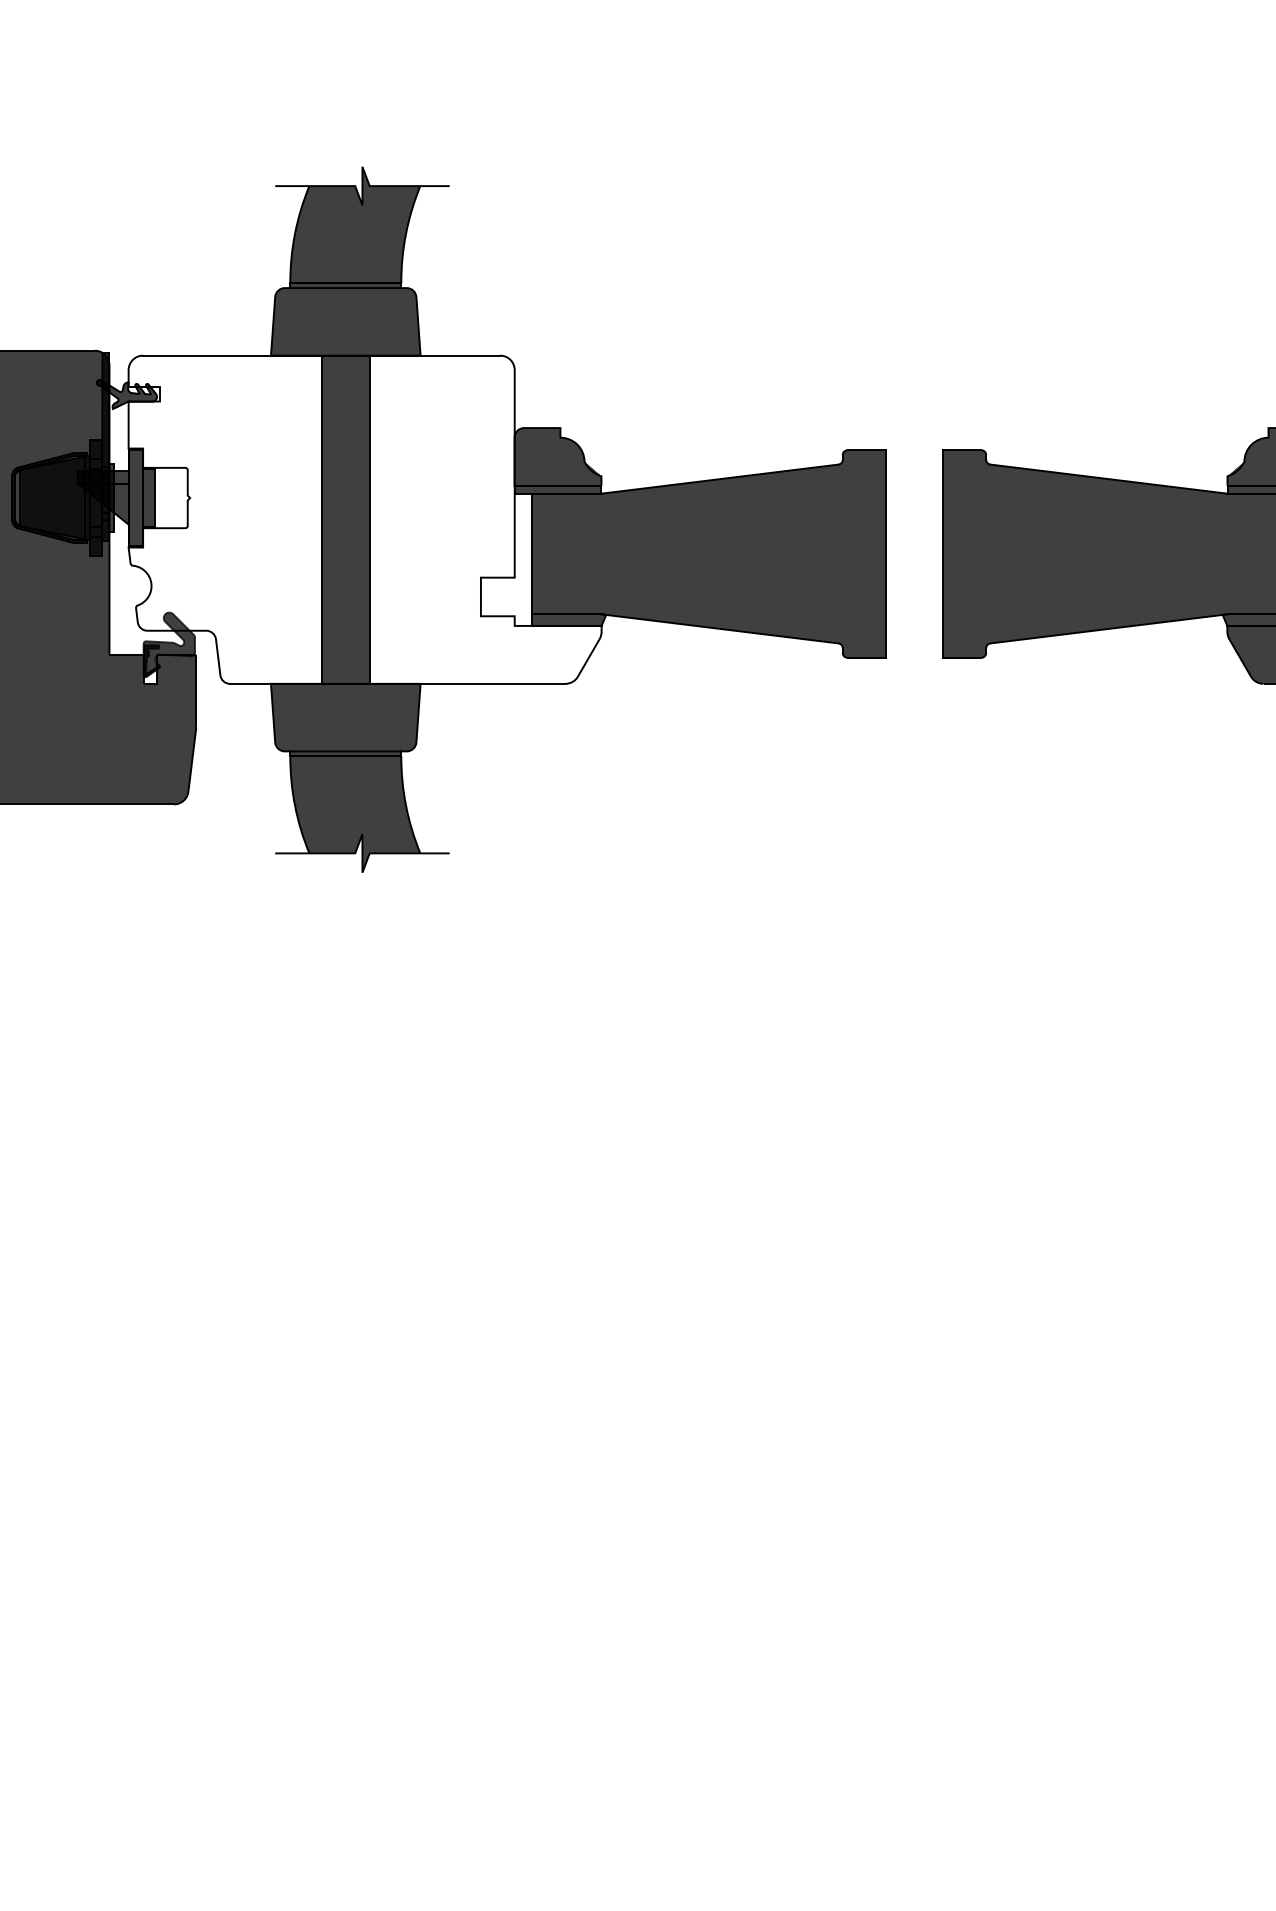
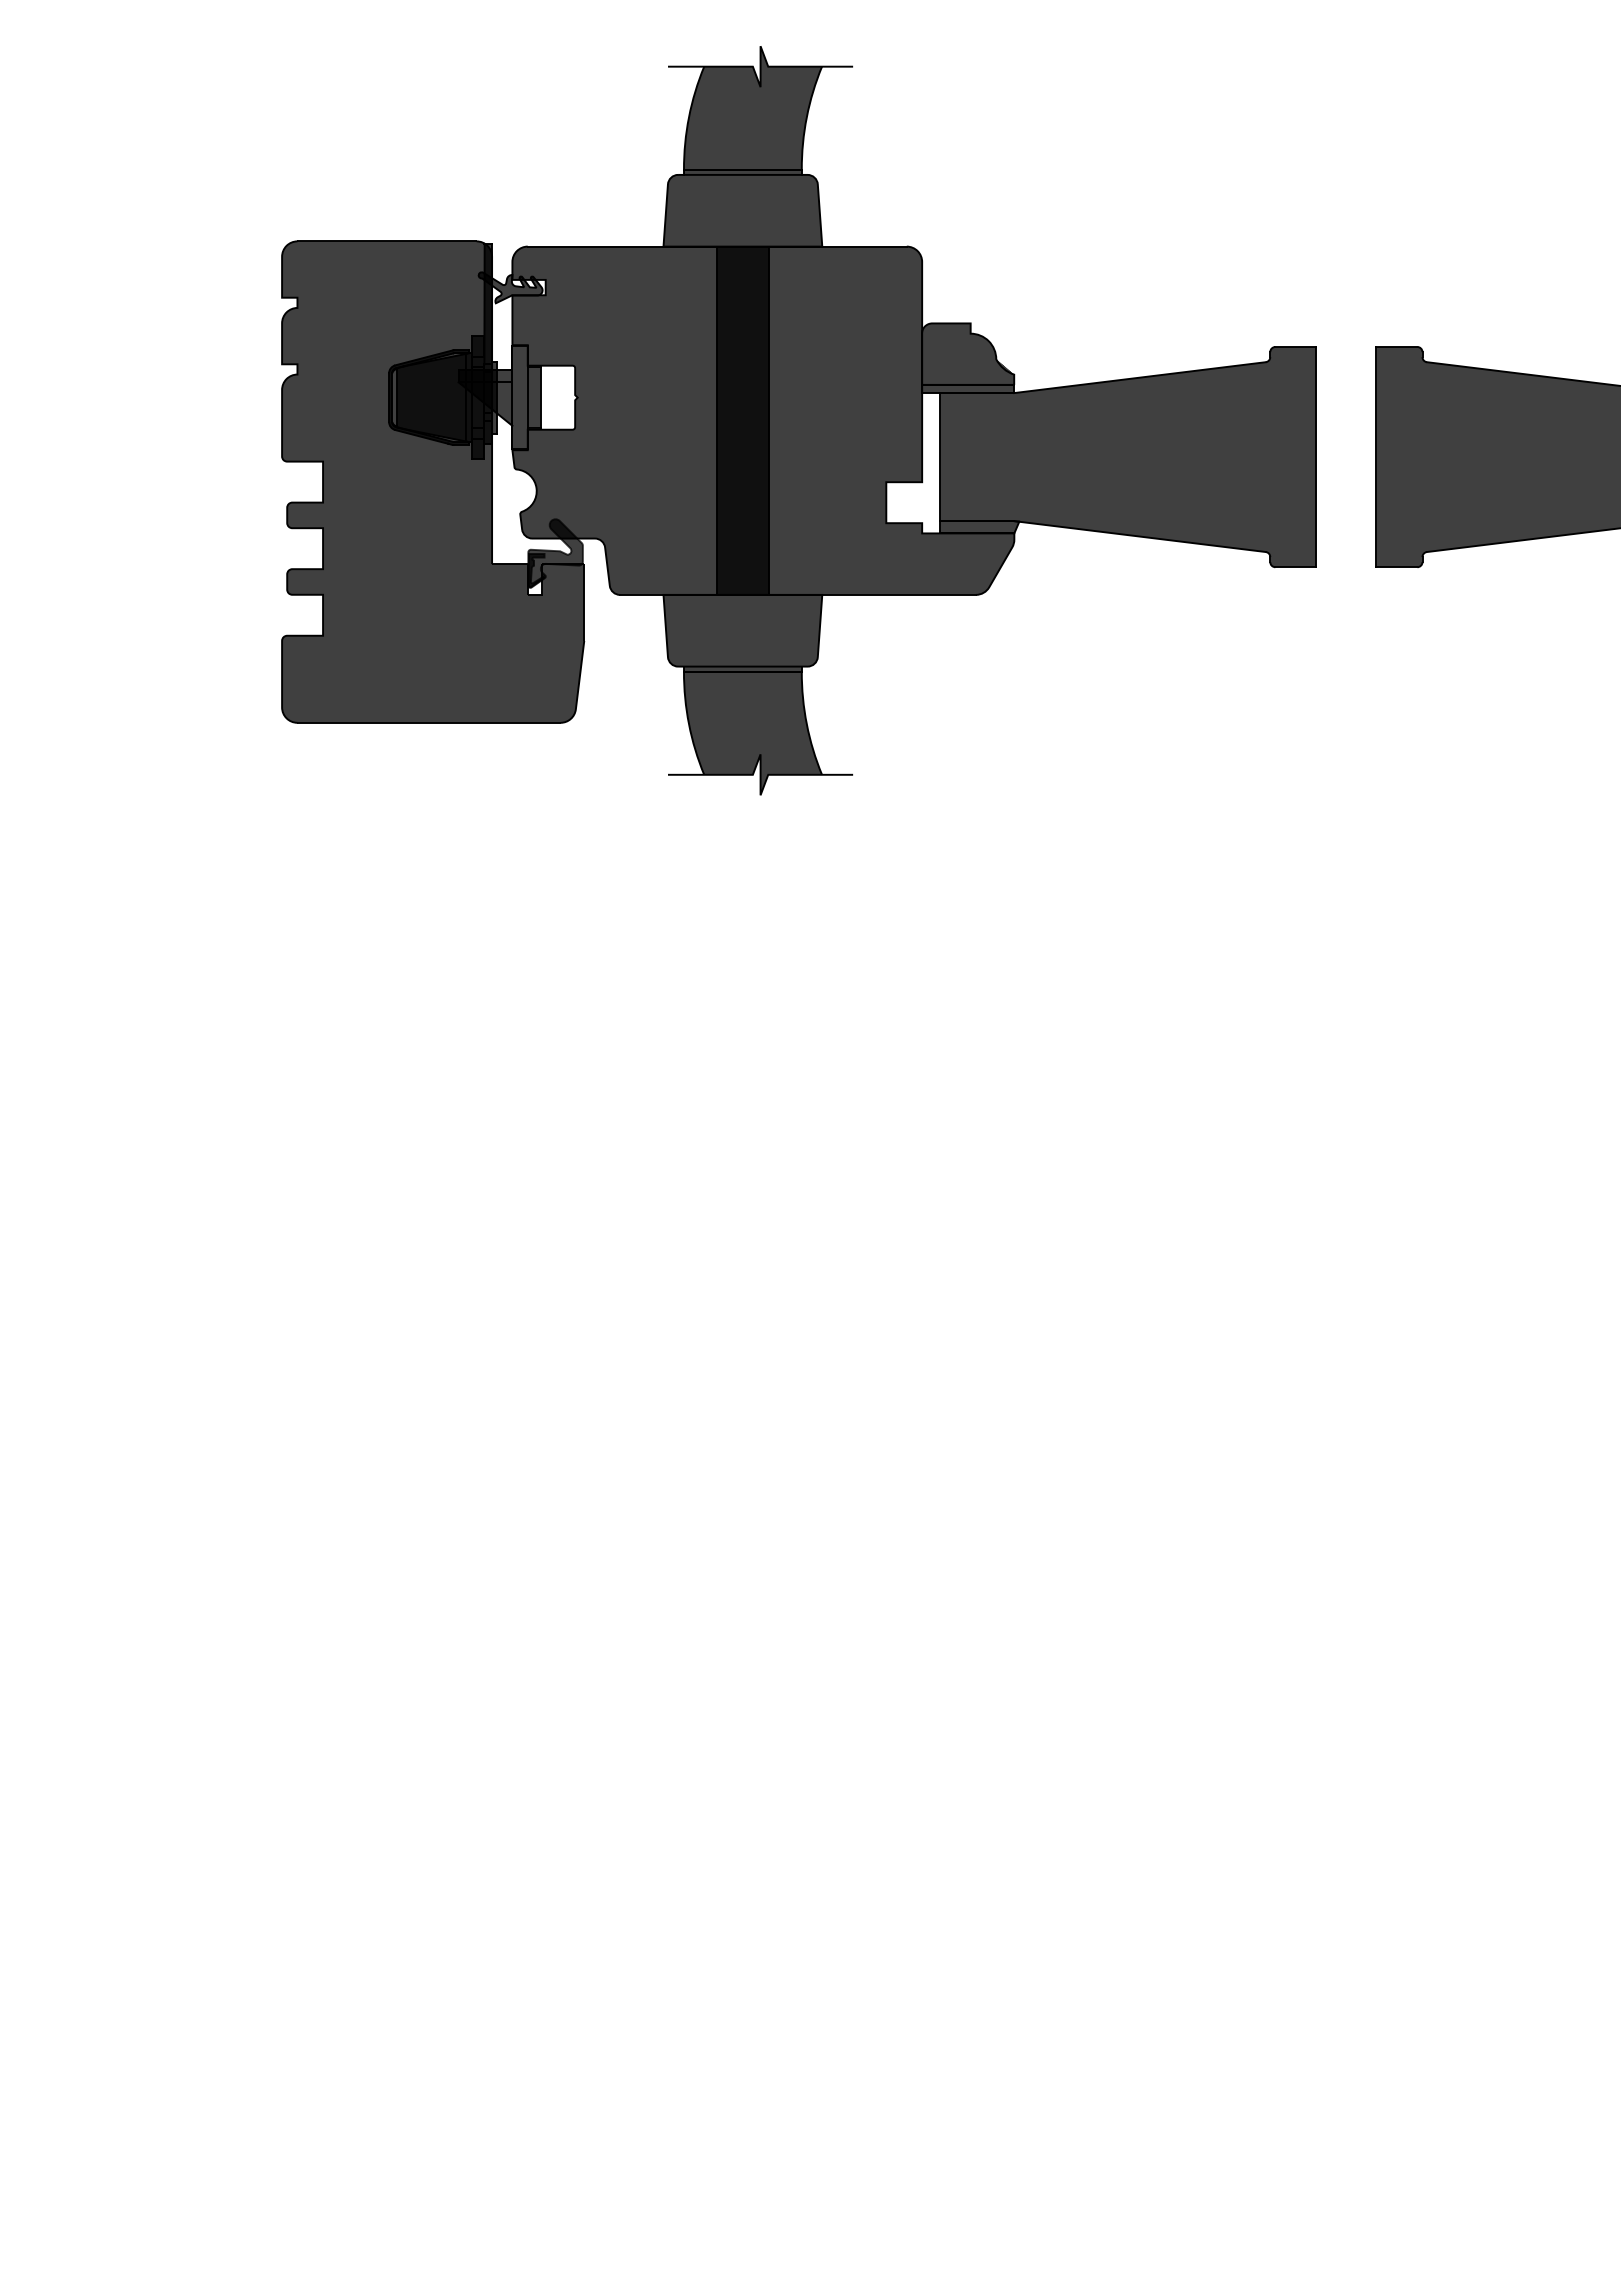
fill: (365, 519) -> (763, 420), added

